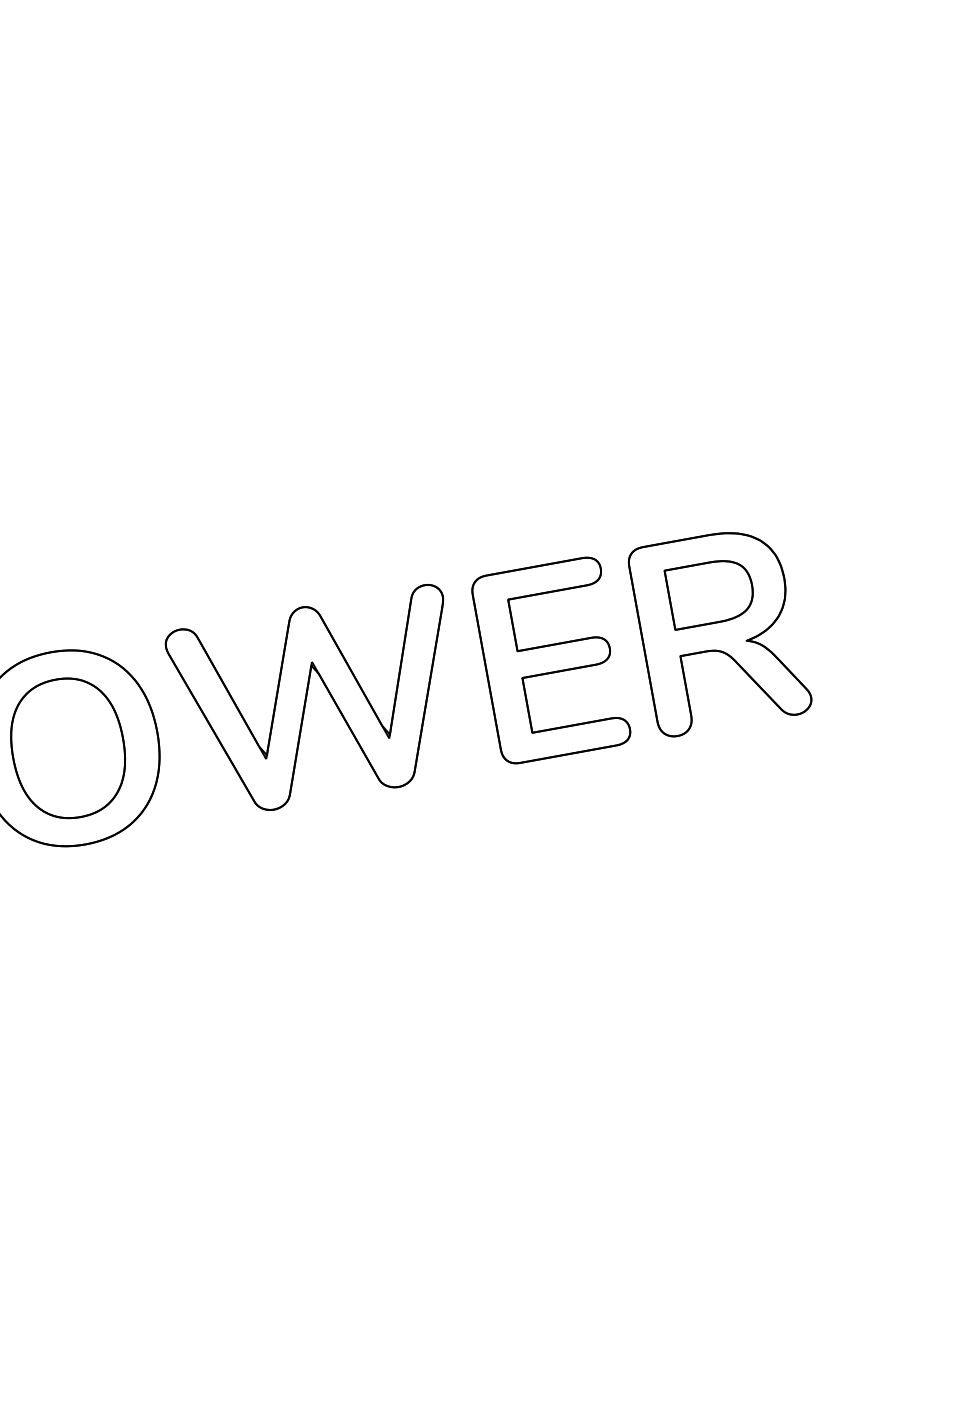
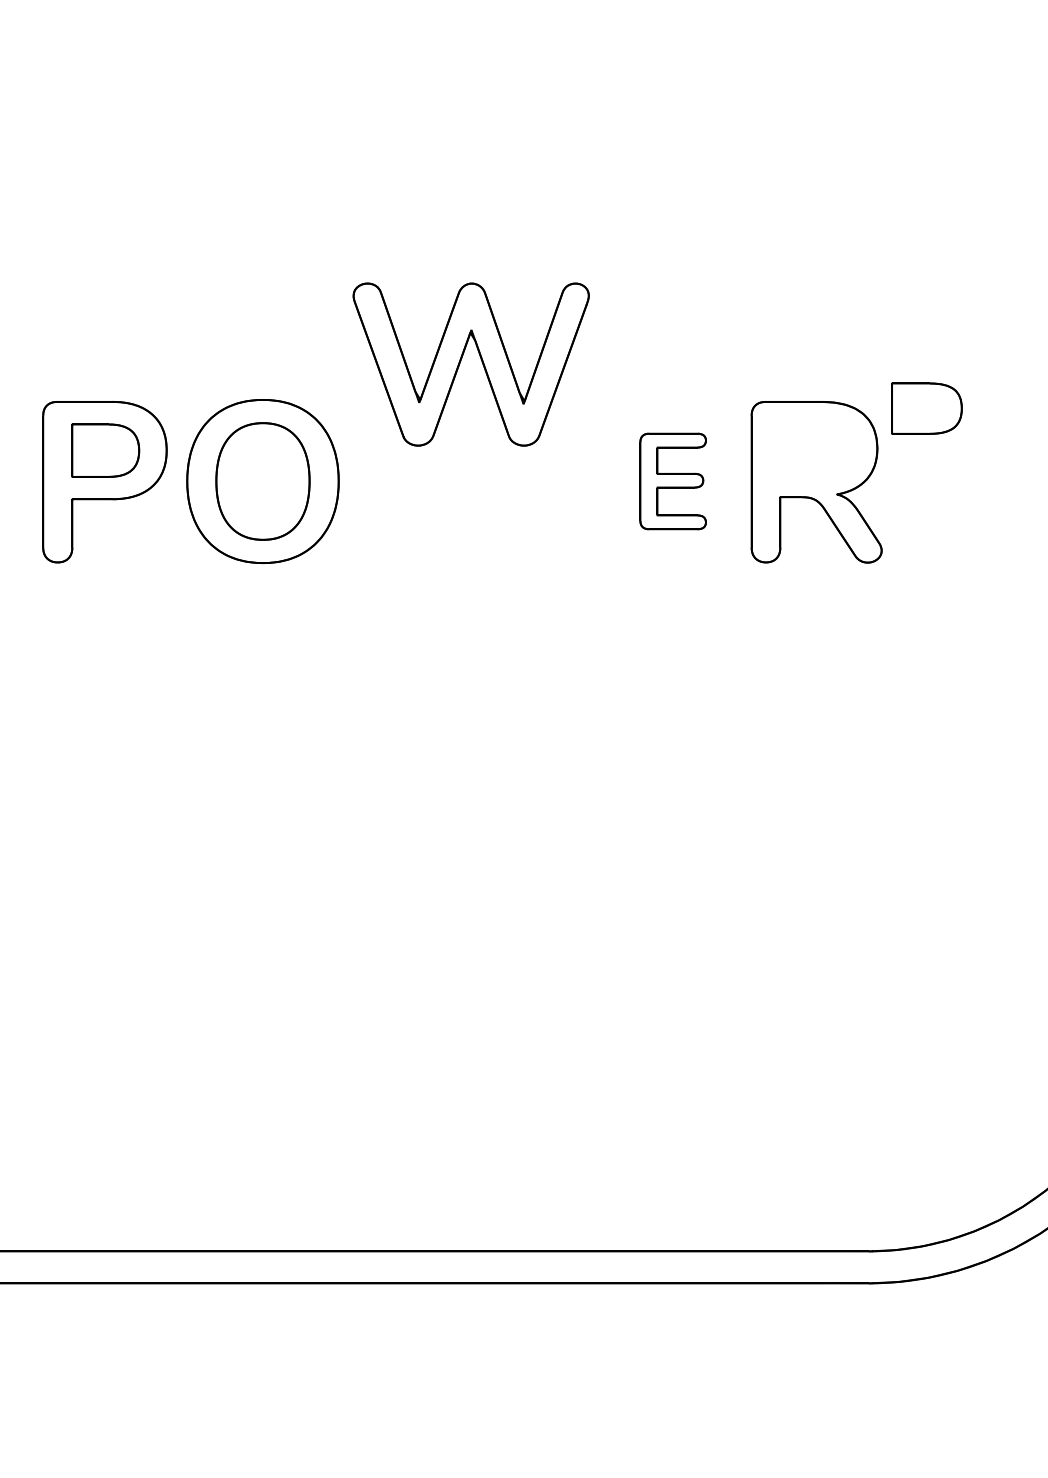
part: (710, 592) -> (926, 408), moved
part: (550, 660) -> (672, 481), size x0.6
part: (307, 701) -> (461, 361), moved

